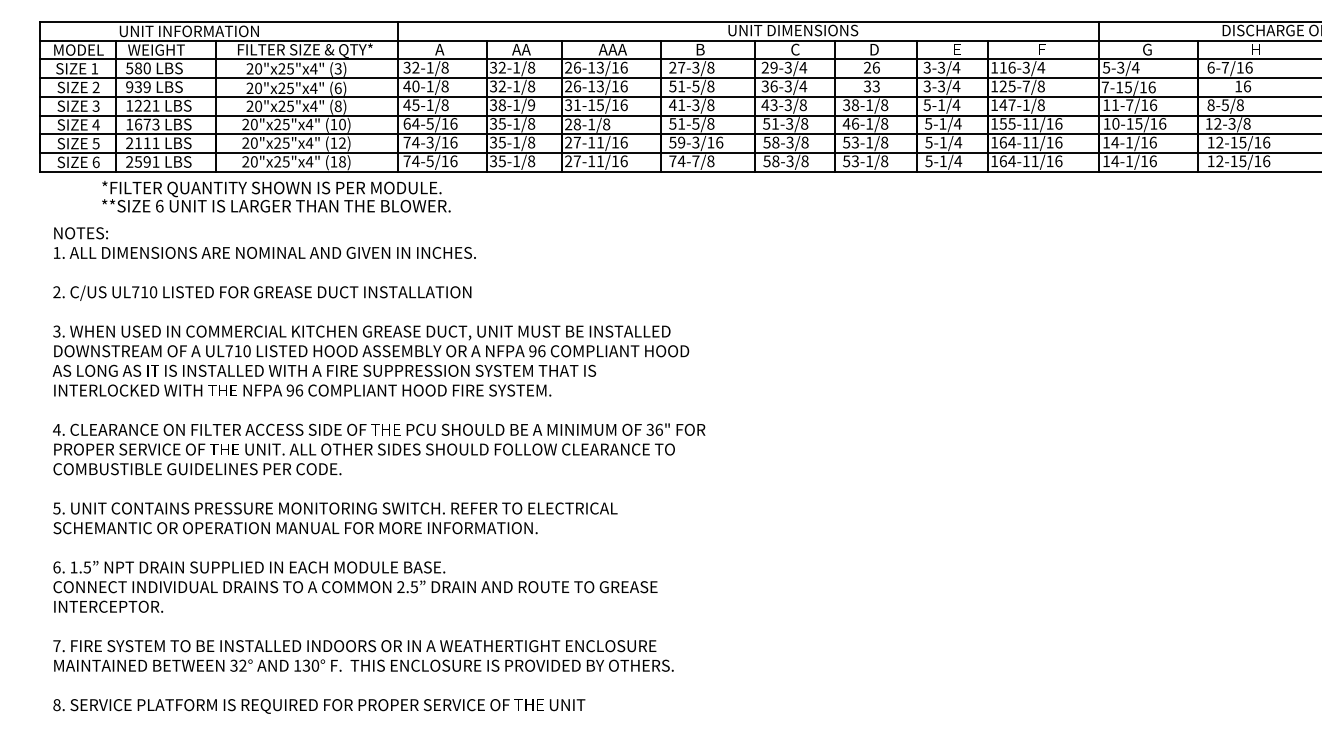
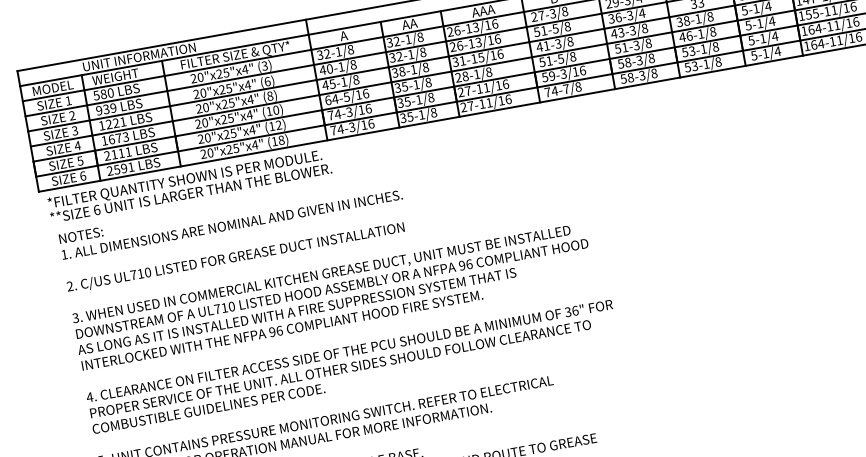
text: (531, 105) -> (425, 67), 38-1/9 -> 38-1/8
text: (430, 160) -> (352, 126), 74-5/16 -> 74-3/16
text: (276, 196) -> (189, 185), moved

